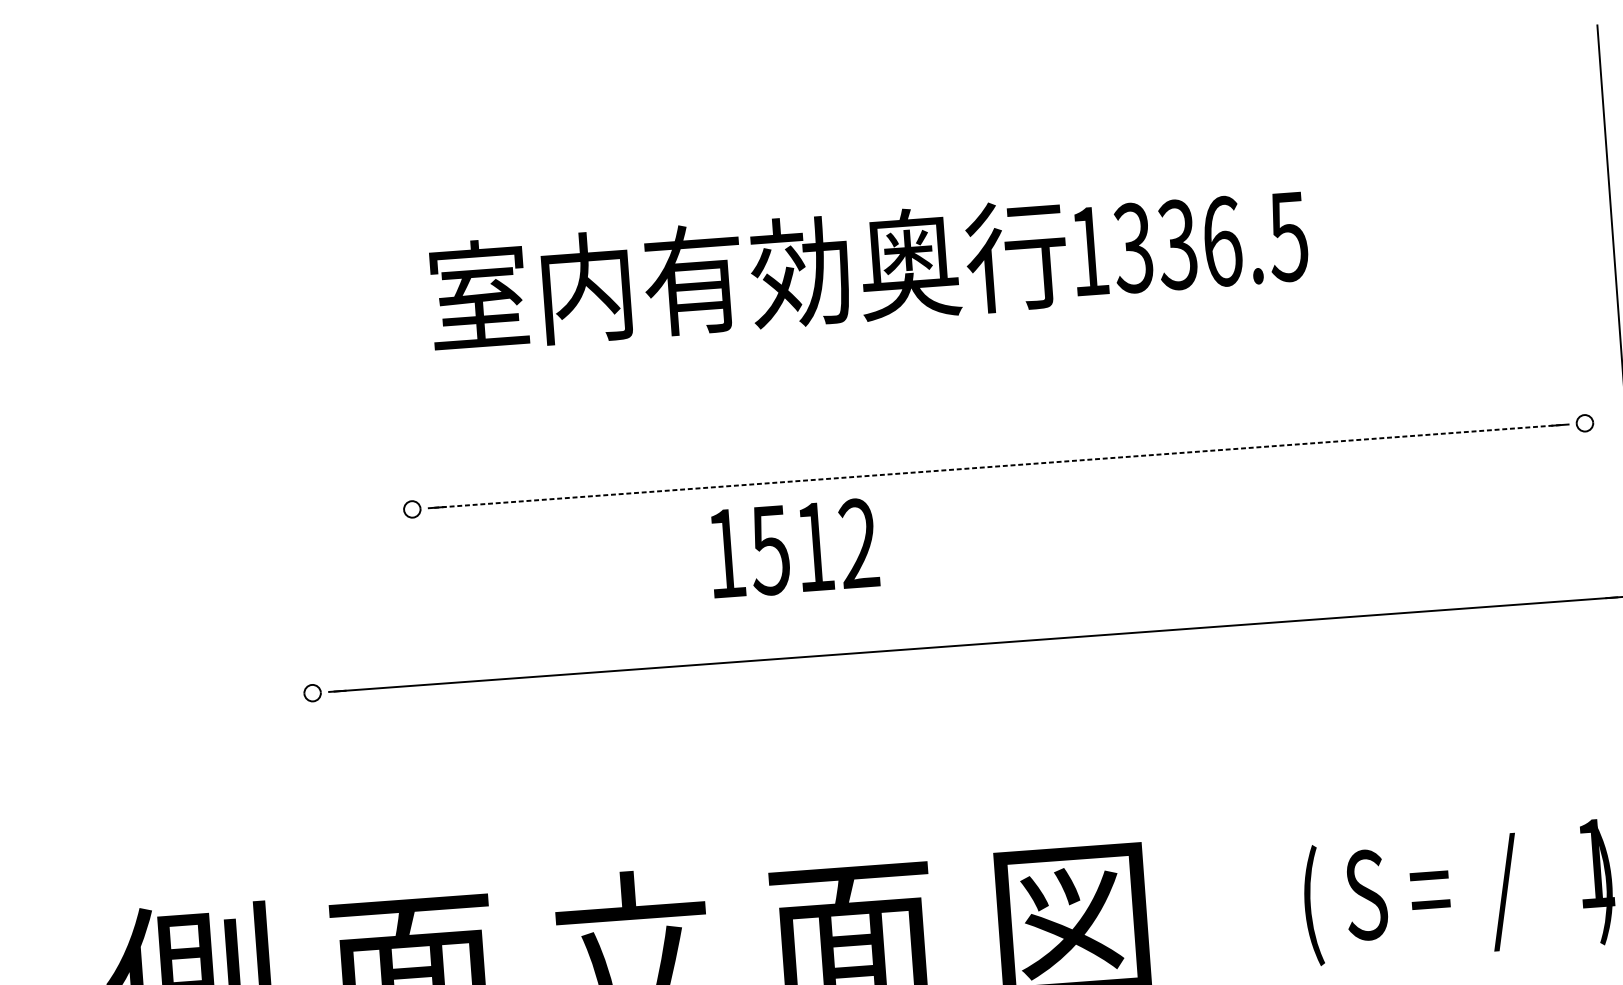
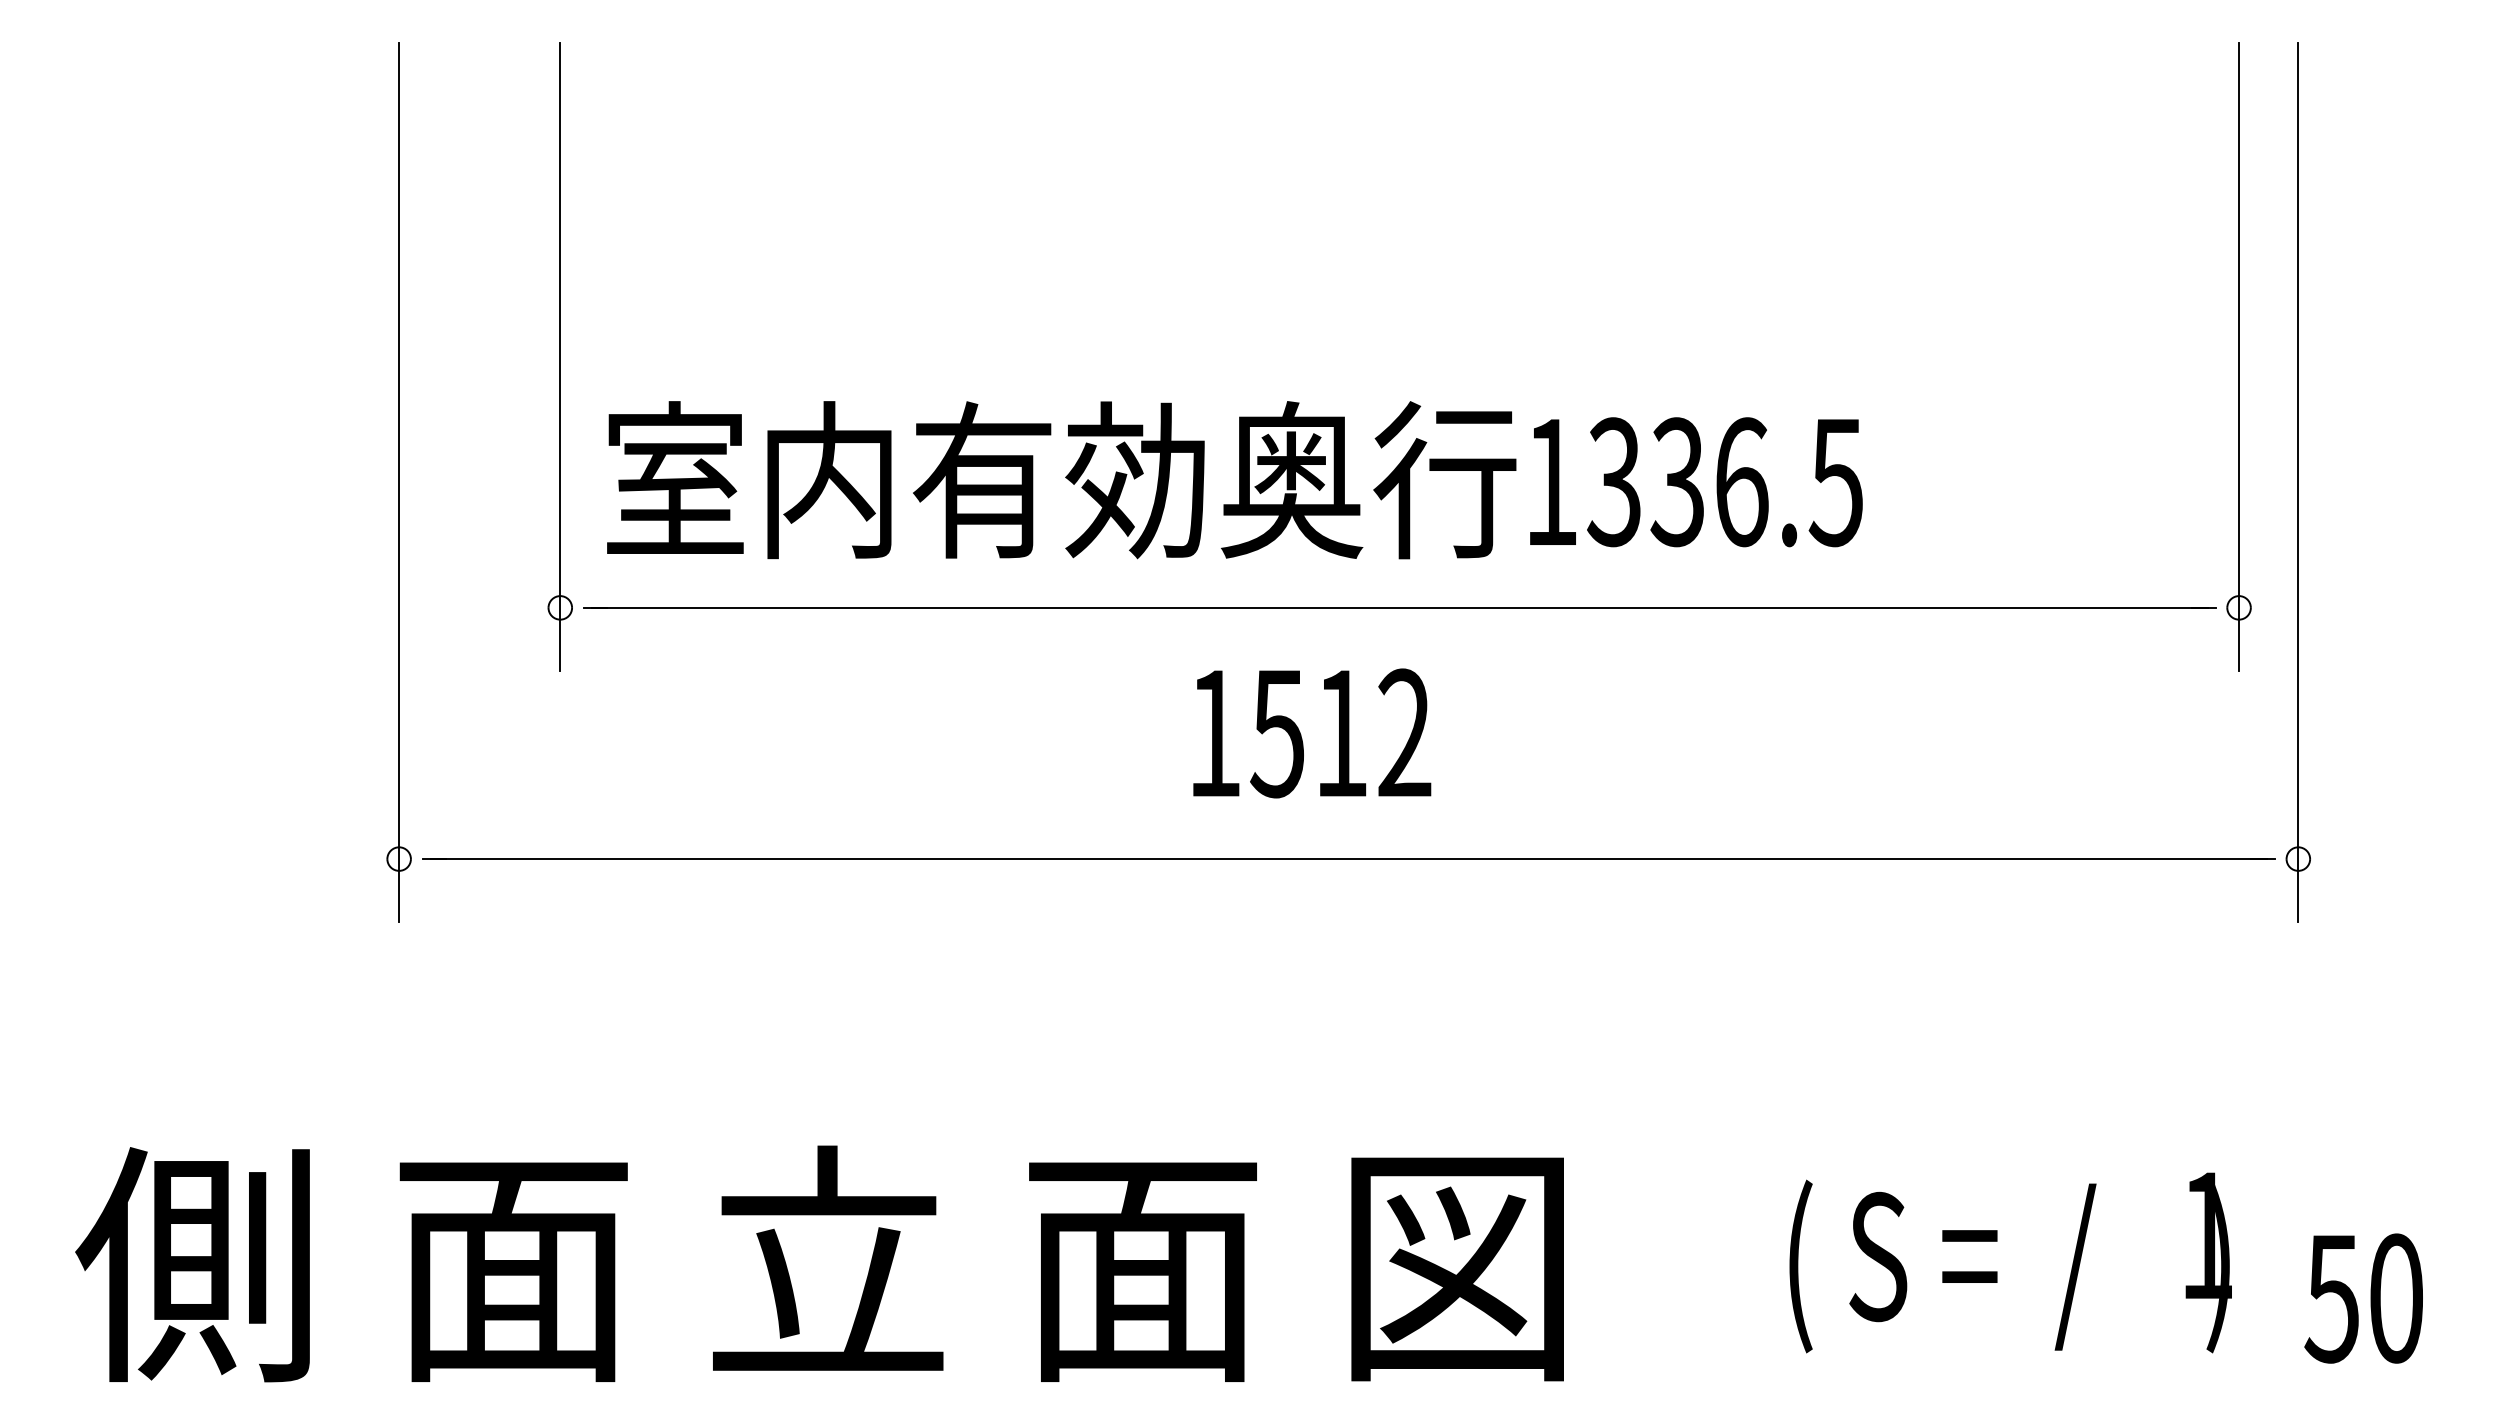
text: (1190, 244) -> (1696, 482), moved
line: (1572, 247) -> (2239, 356), added
text: (748, 275) -> (1061, 480), moved
line: (399, 333) -> (560, 356), added
line: (293, 429) -> (399, 481), added
line: (998, 466) -> (1399, 607), dashed -> solid
text: (794, 548) -> (1312, 733), moved

